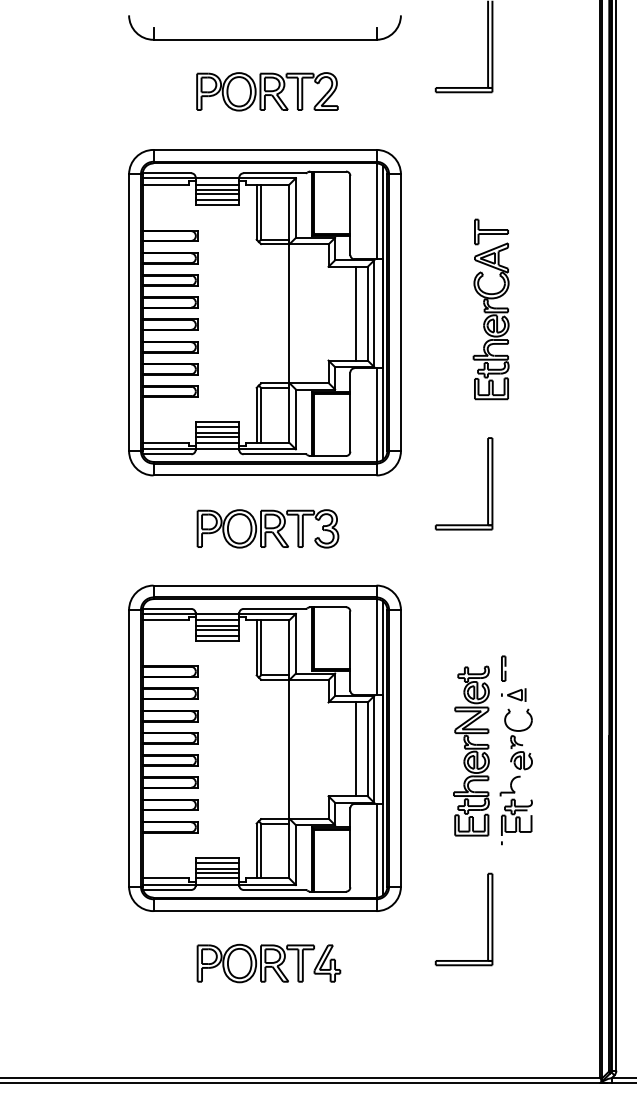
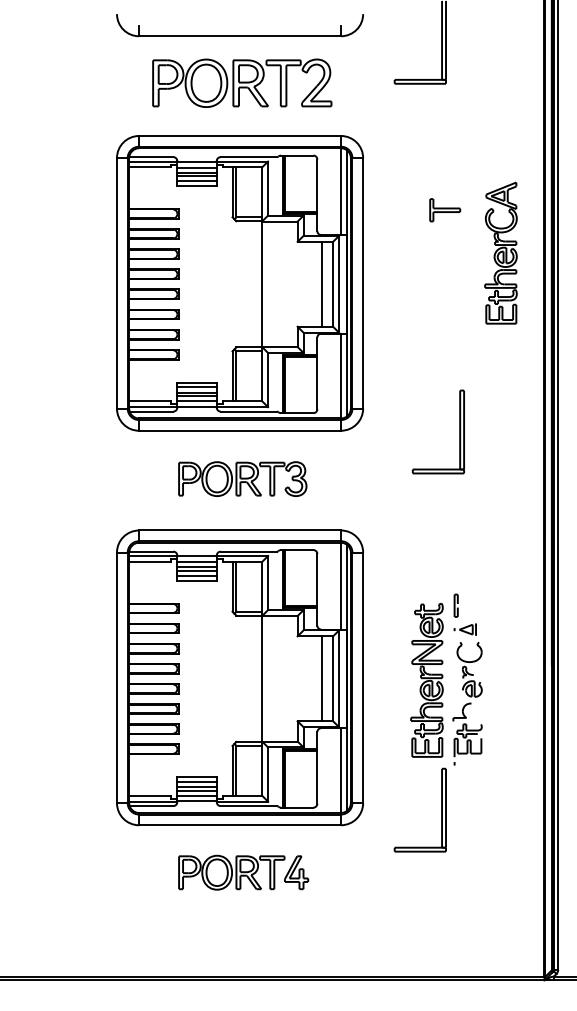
part: (267, 91) -> (242, 83), size x1.4
part: (490, 321) -> (500, 253), moved
part: (487, 483) -> (459, 431), moved
part: (487, 919) -> (441, 810), moved

